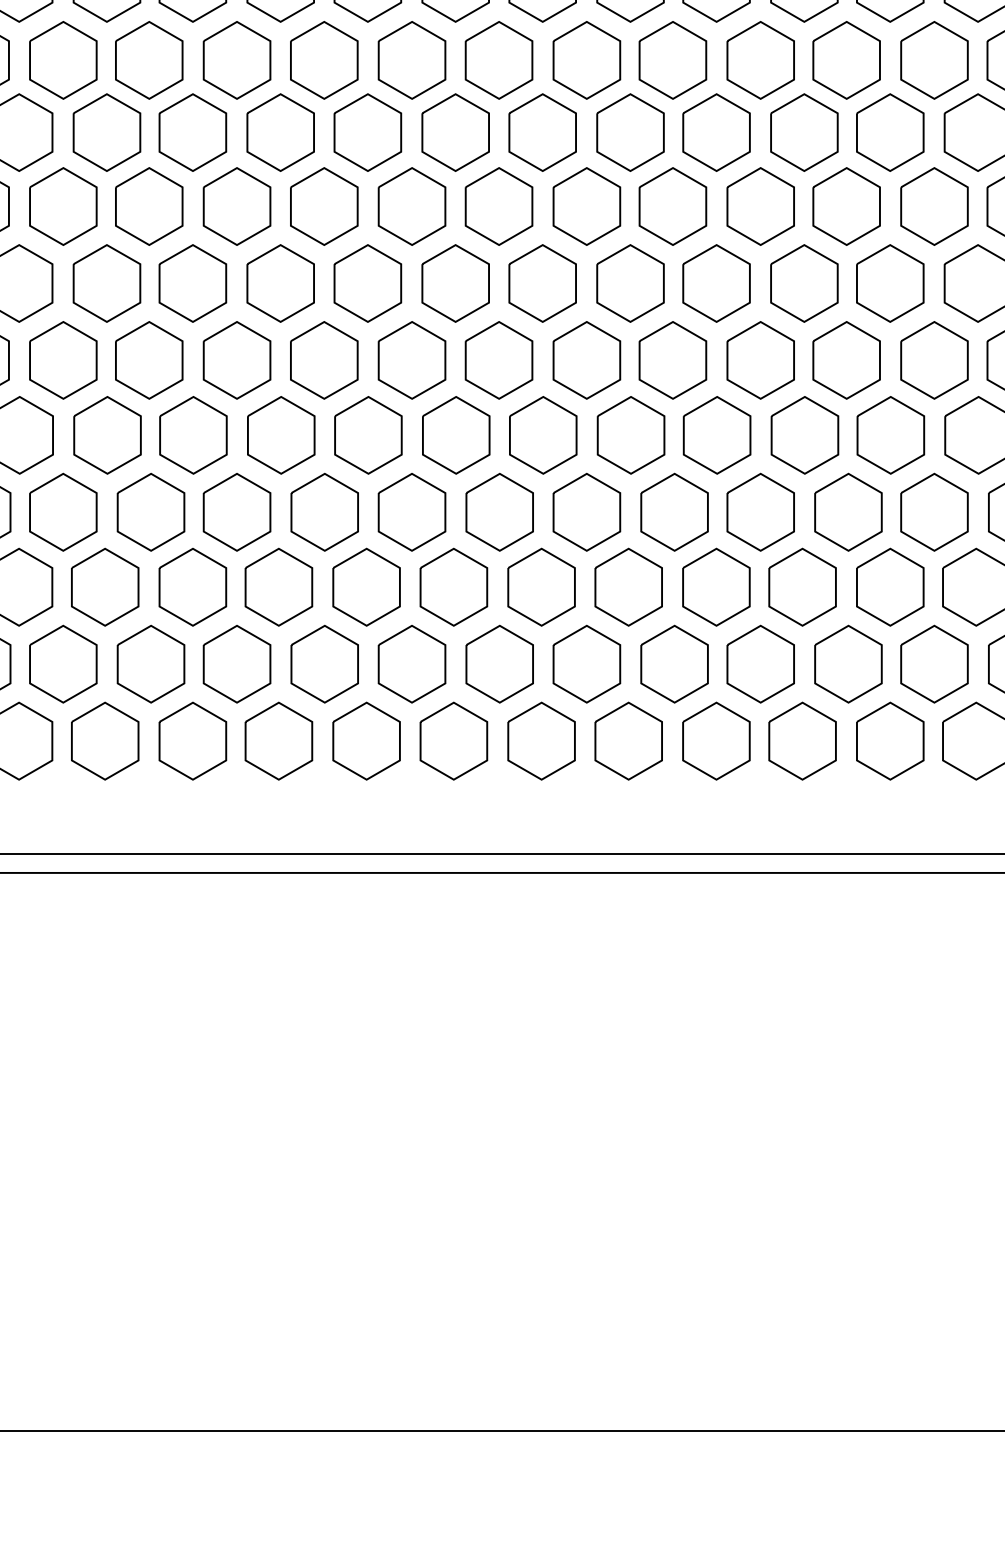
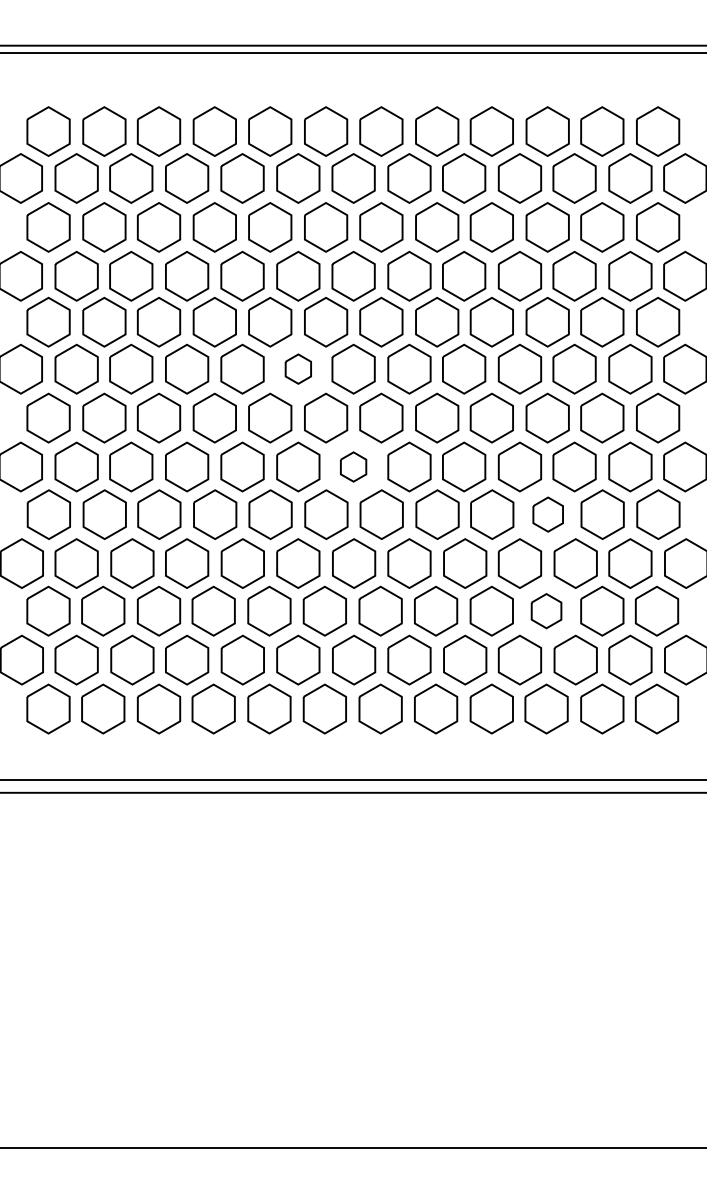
part: (412, 205) -> (298, 368), size x0.6
part: (498, 359) -> (353, 466), size x0.6
part: (805, 435) -> (548, 514), size x0.7
part: (802, 586) -> (546, 610), size x0.7

